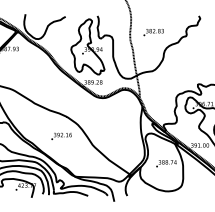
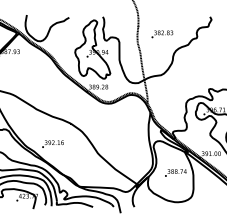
text: (61, 135) -> (52, 143), moved

